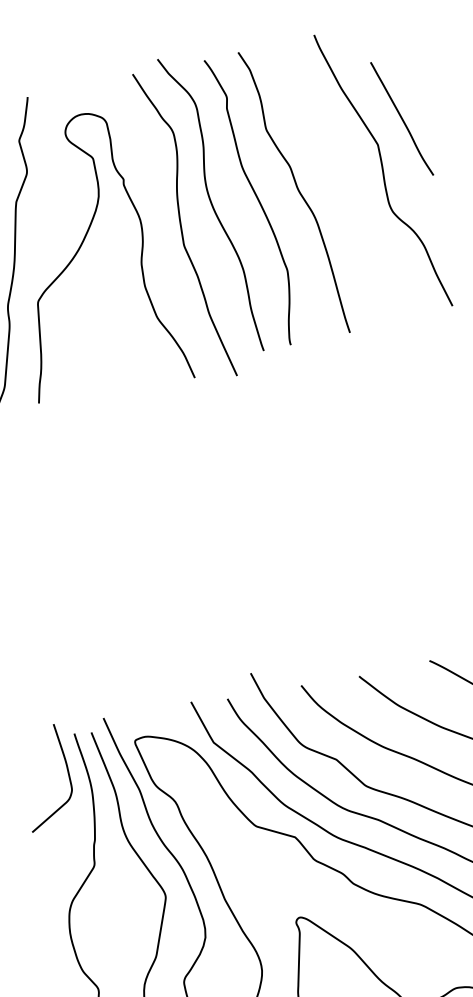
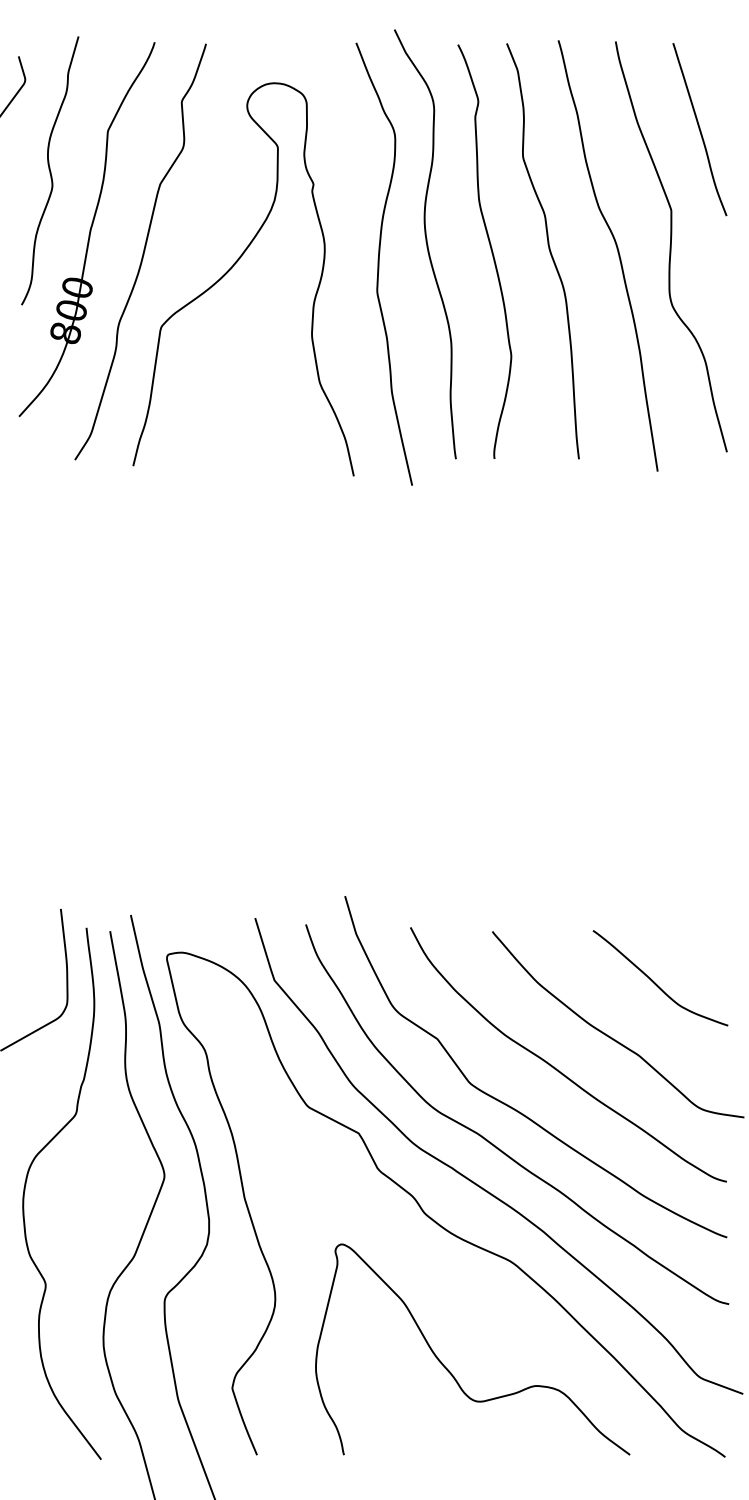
curve: (401, 118) -> (699, 129), moved
curve: (346, 182) -> (617, 252), added

